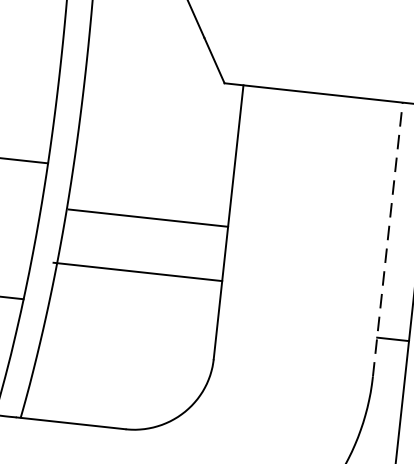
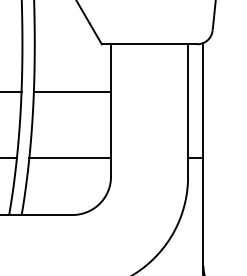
line: (146, 217) -> (71, 91), moved
line: (388, 239) -> (188, 110), dashed -> solid
line: (136, 272) -> (69, 158), moved

